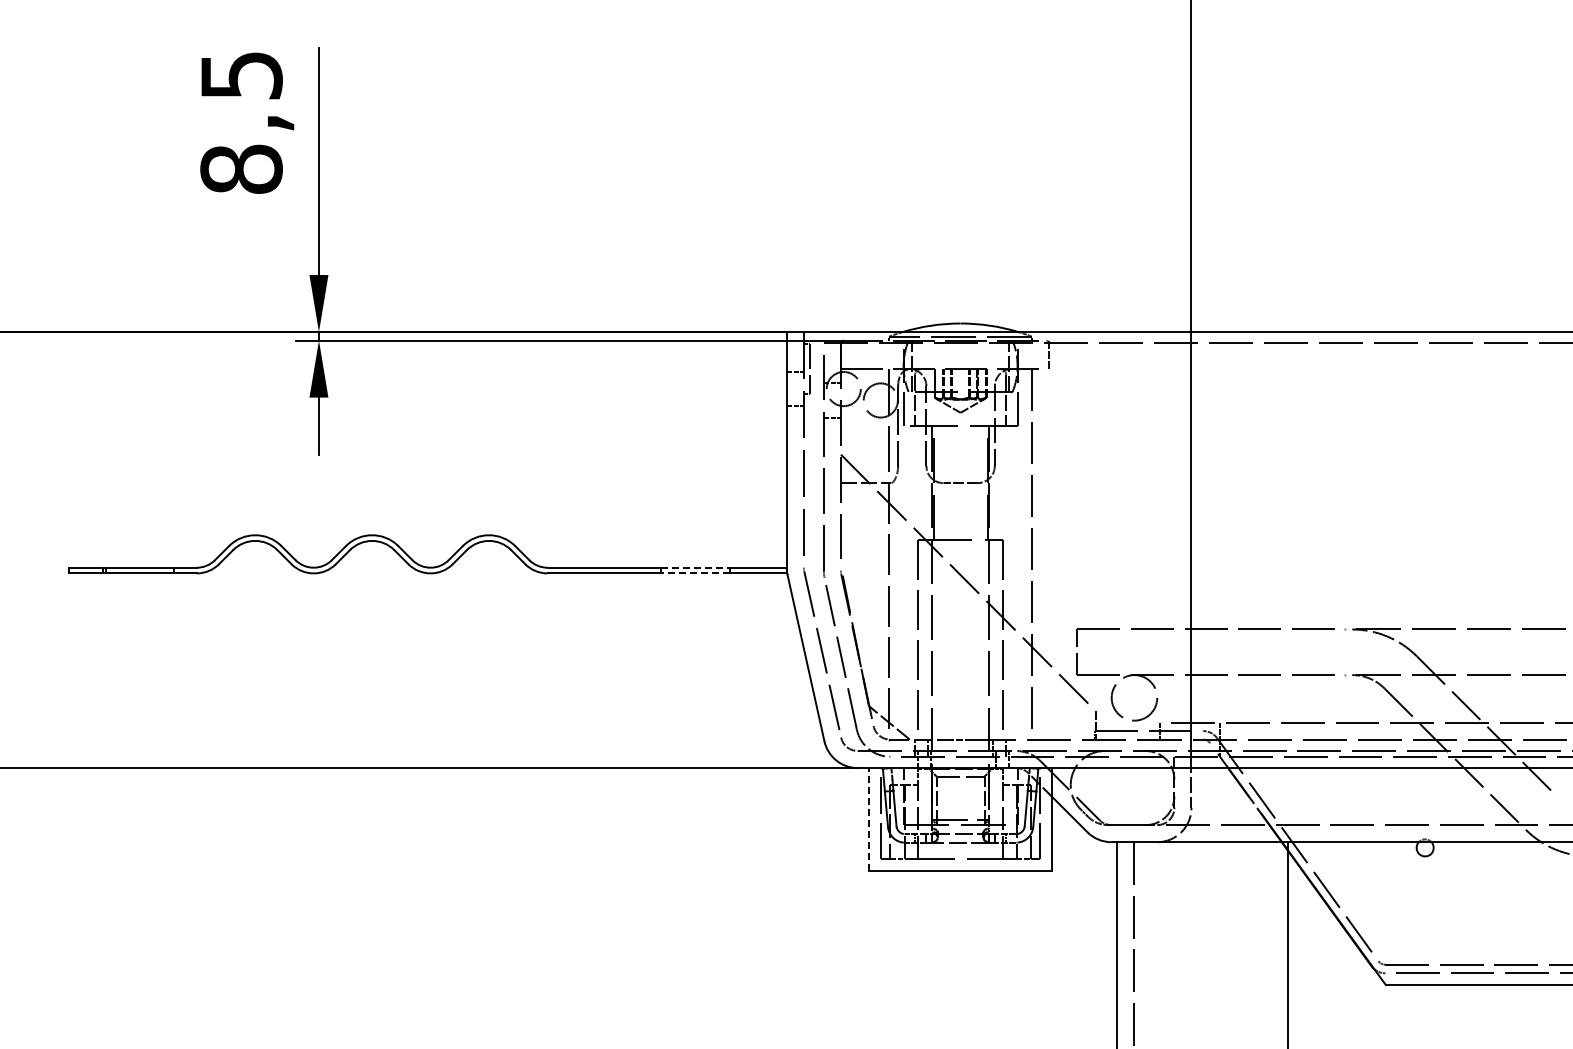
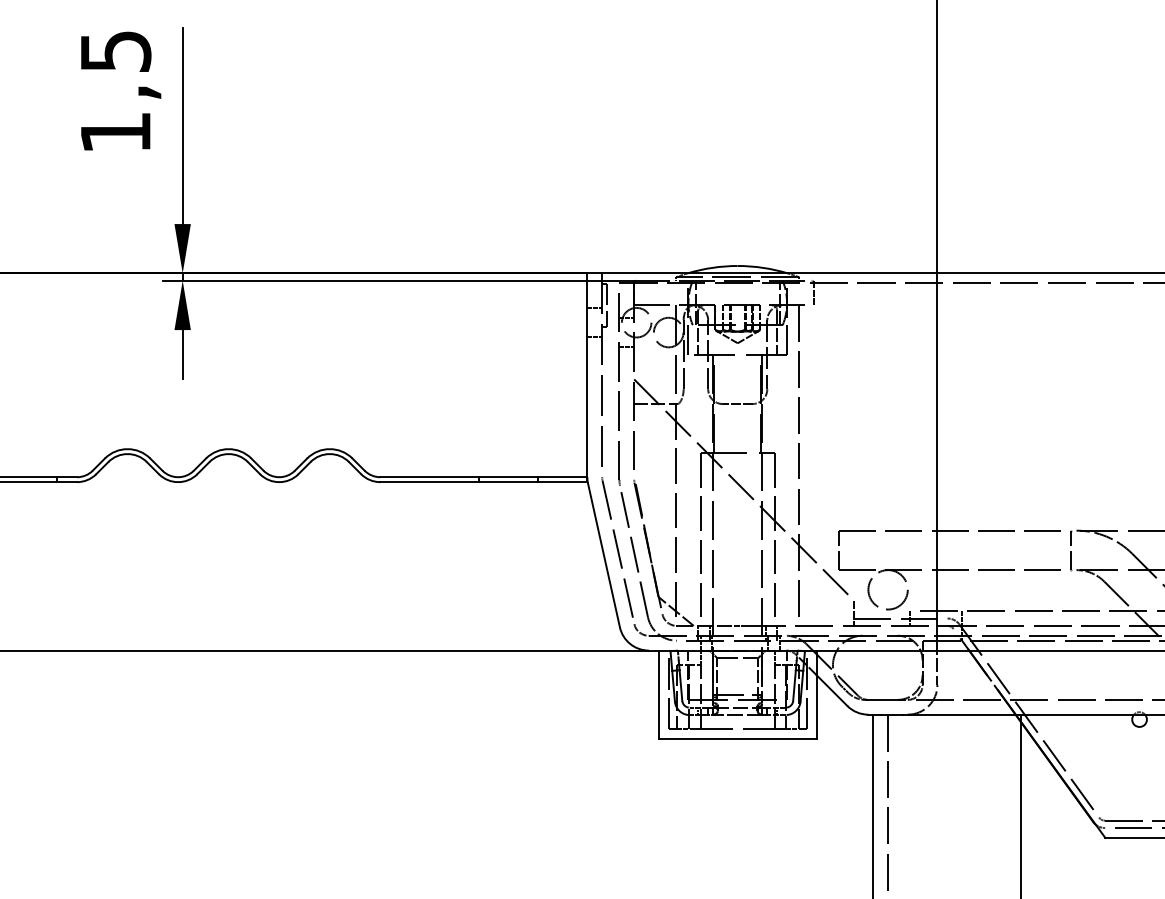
text: (241, 168) -> (115, 131), 8,5 -> 1,5
line: (696, 567) -> (509, 477), dashed -> solid
line: (695, 573) -> (508, 482), dashed -> solid
line: (1345, 652) -> (1070, 550), added
line: (869, 818) -> (658, 694), dashed -> solid

